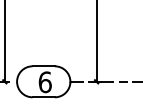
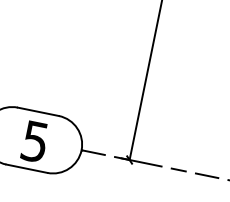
text: (44, 82) -> (33, 141), 6 -> 5

